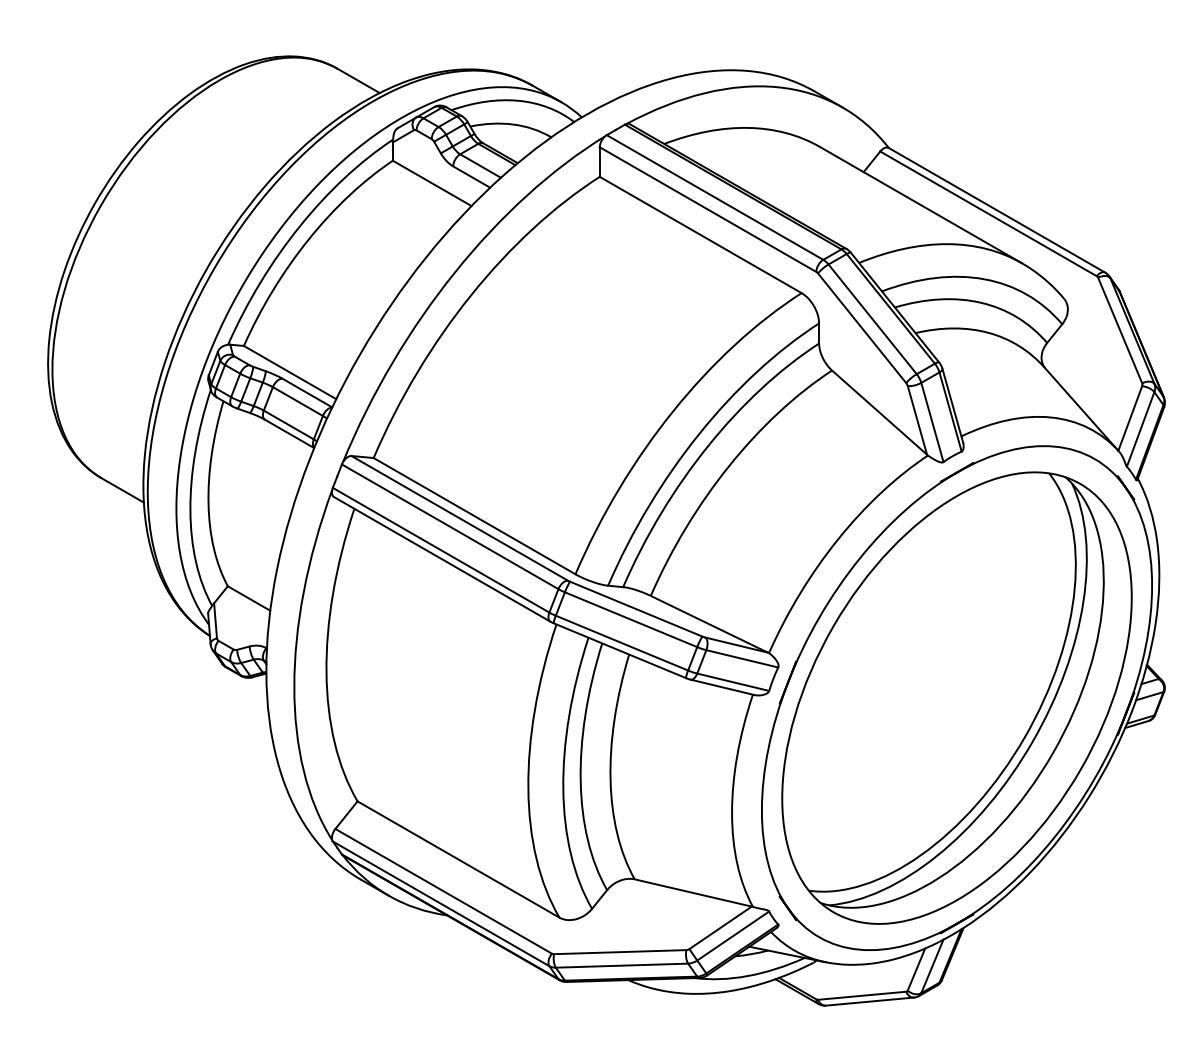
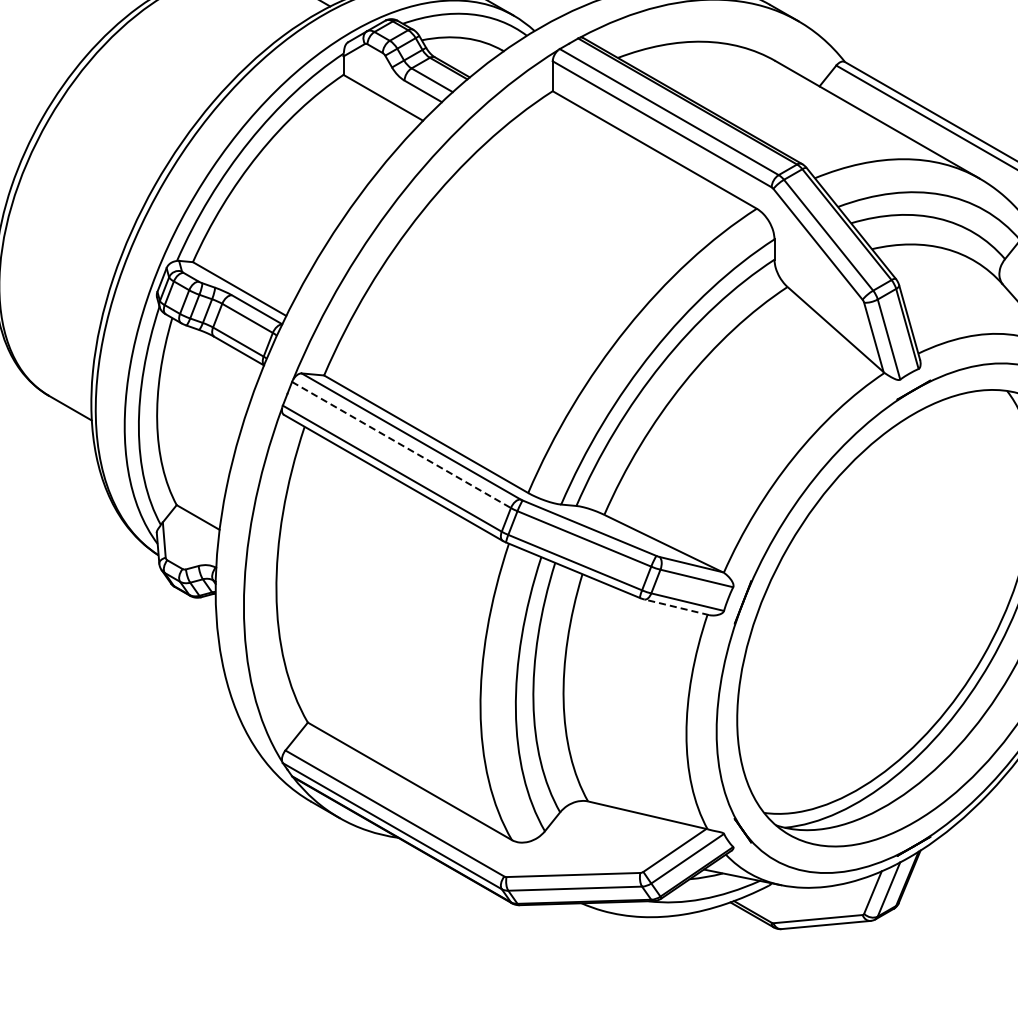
line: (450, 526) -> (401, 444), solid -> dashed
line: (722, 687) -> (676, 607), solid -> dashed

